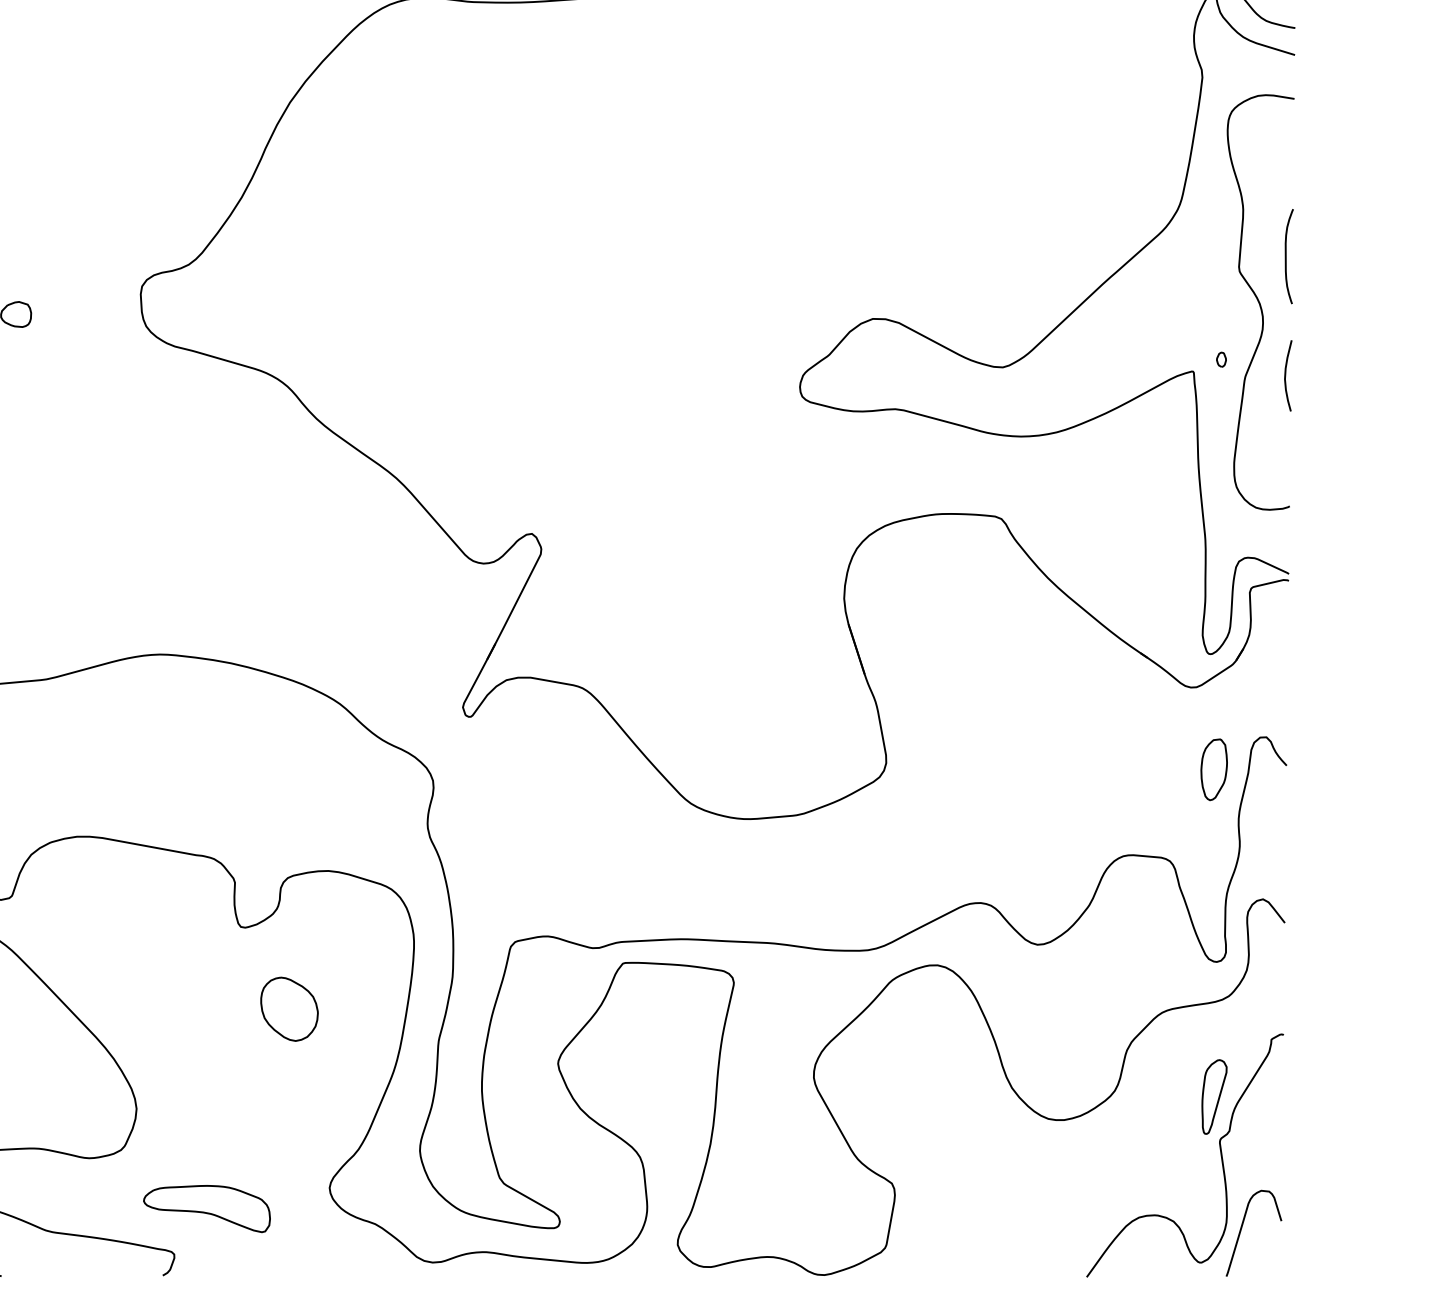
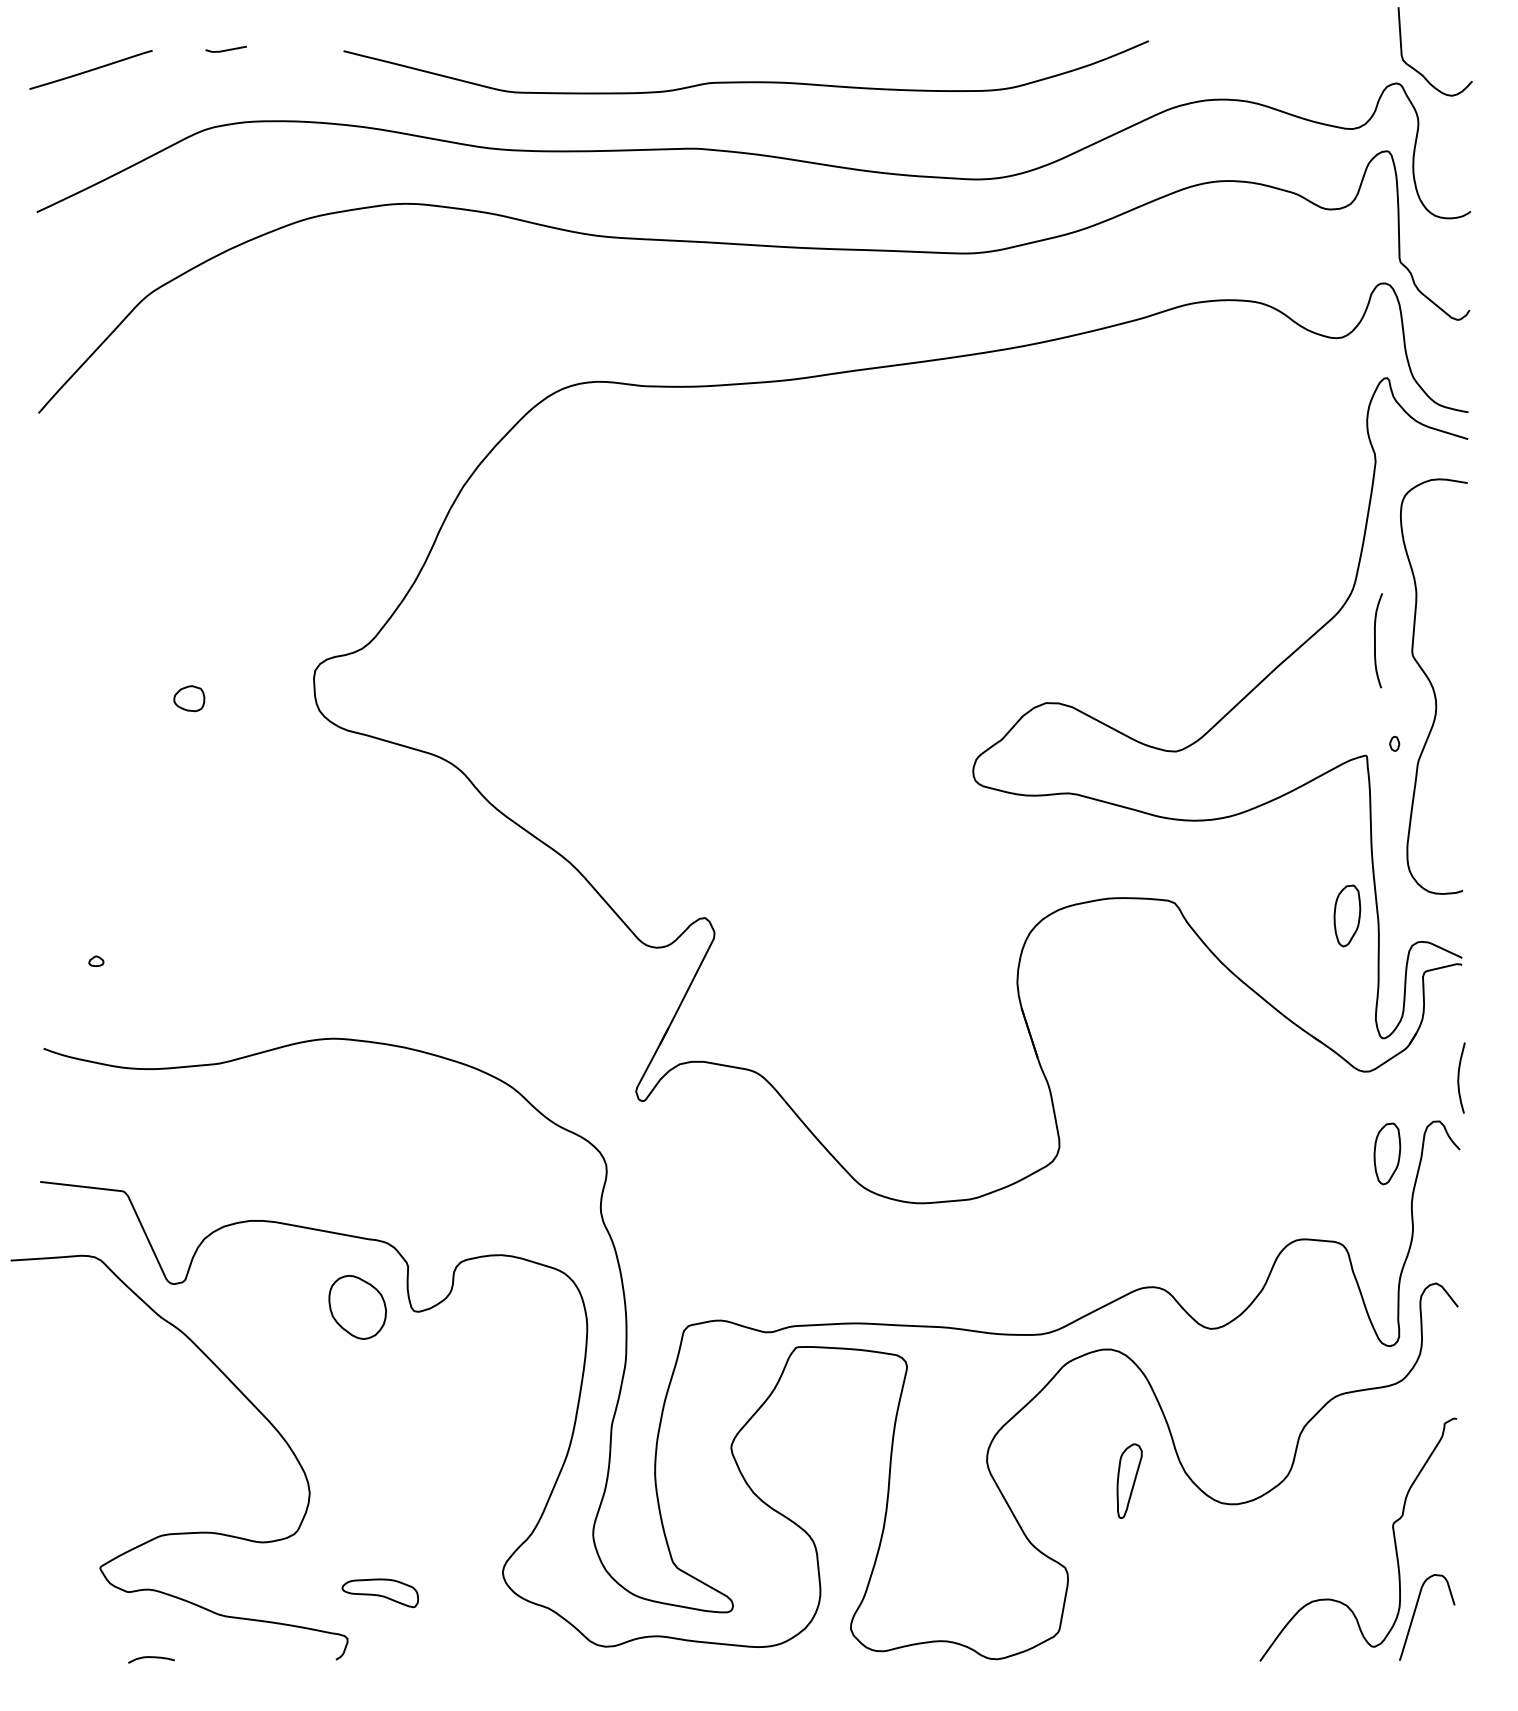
curve: (1286, 256) -> (1375, 640), moved
curve: (1286, 375) -> (1459, 1077), moved
part: (1174, 531) -> (1347, 915), added
part: (289, 1008) -> (357, 1306), moved
part: (1214, 1096) -> (1129, 1480), moved
part: (207, 1209) -> (380, 1593), size x0.6

